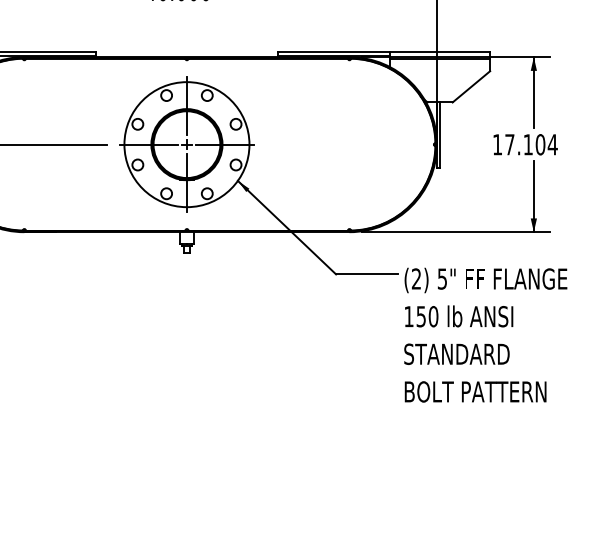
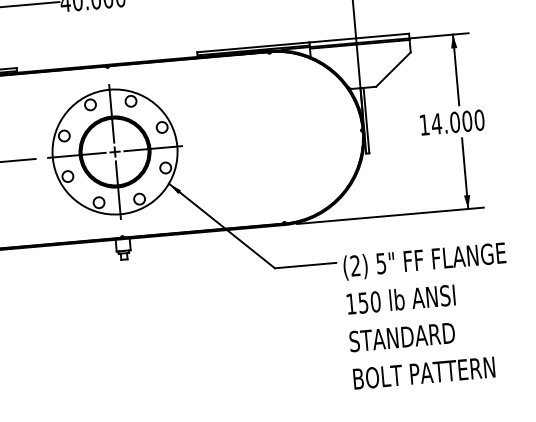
text: (530, 144) -> (457, 121), 17.104 -> 14.000

